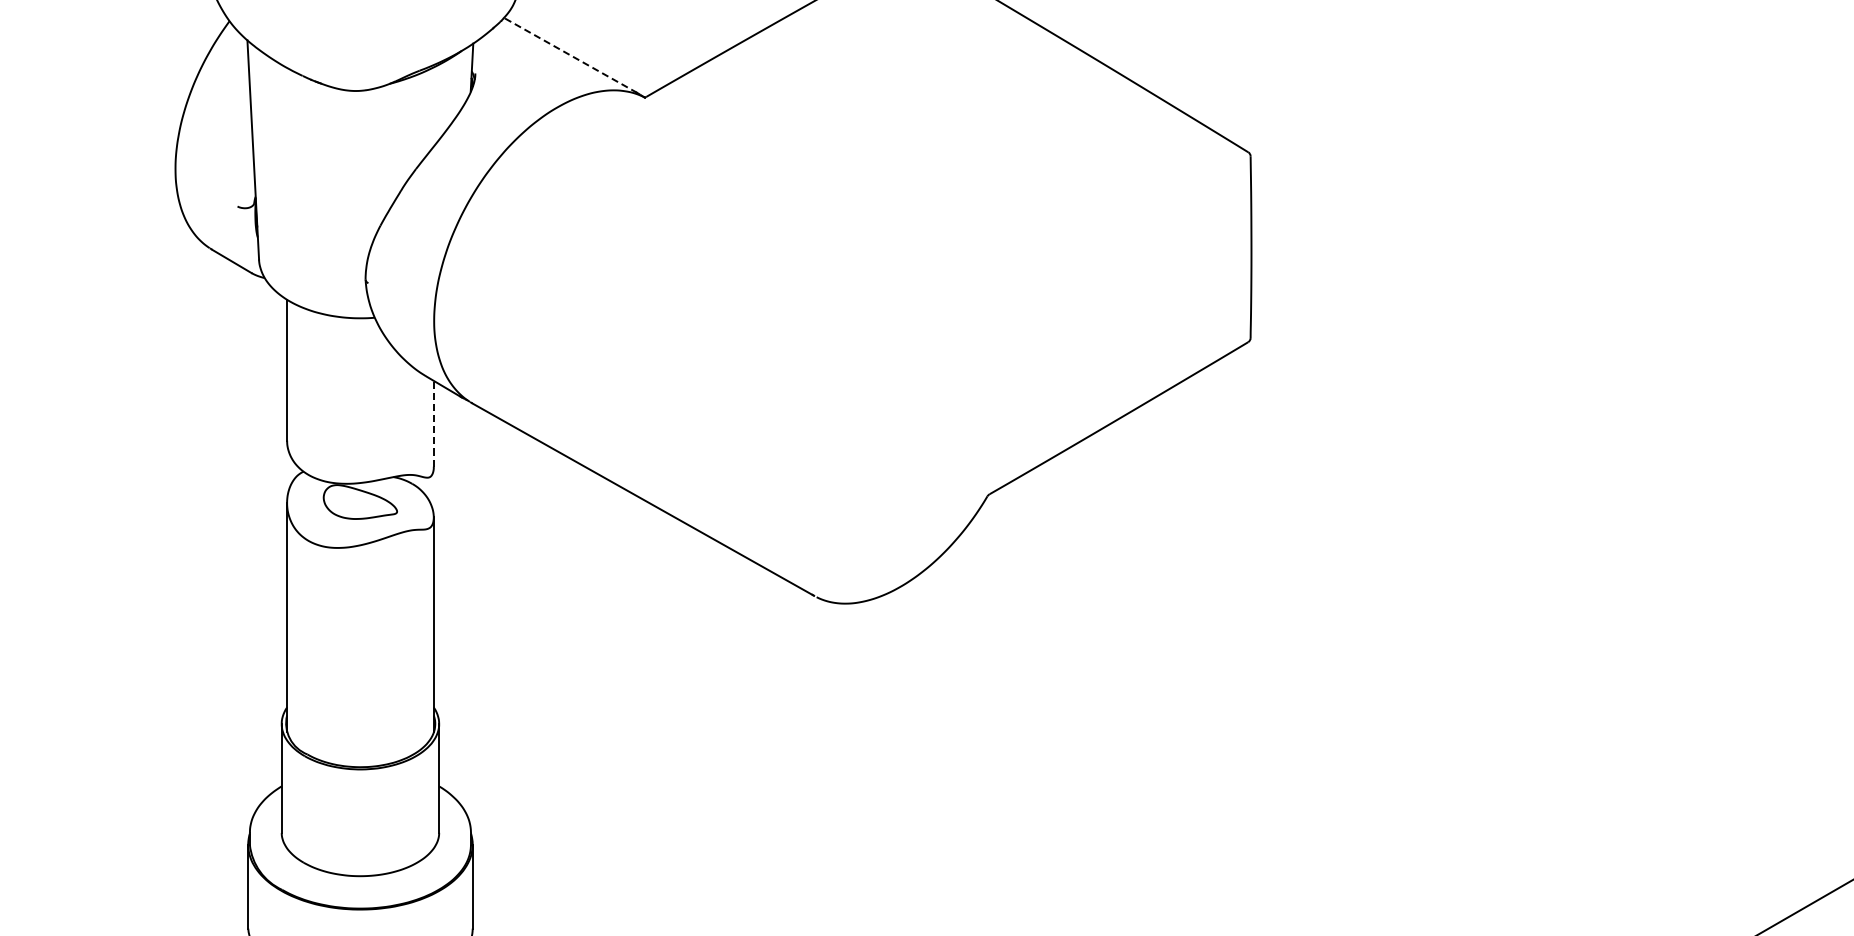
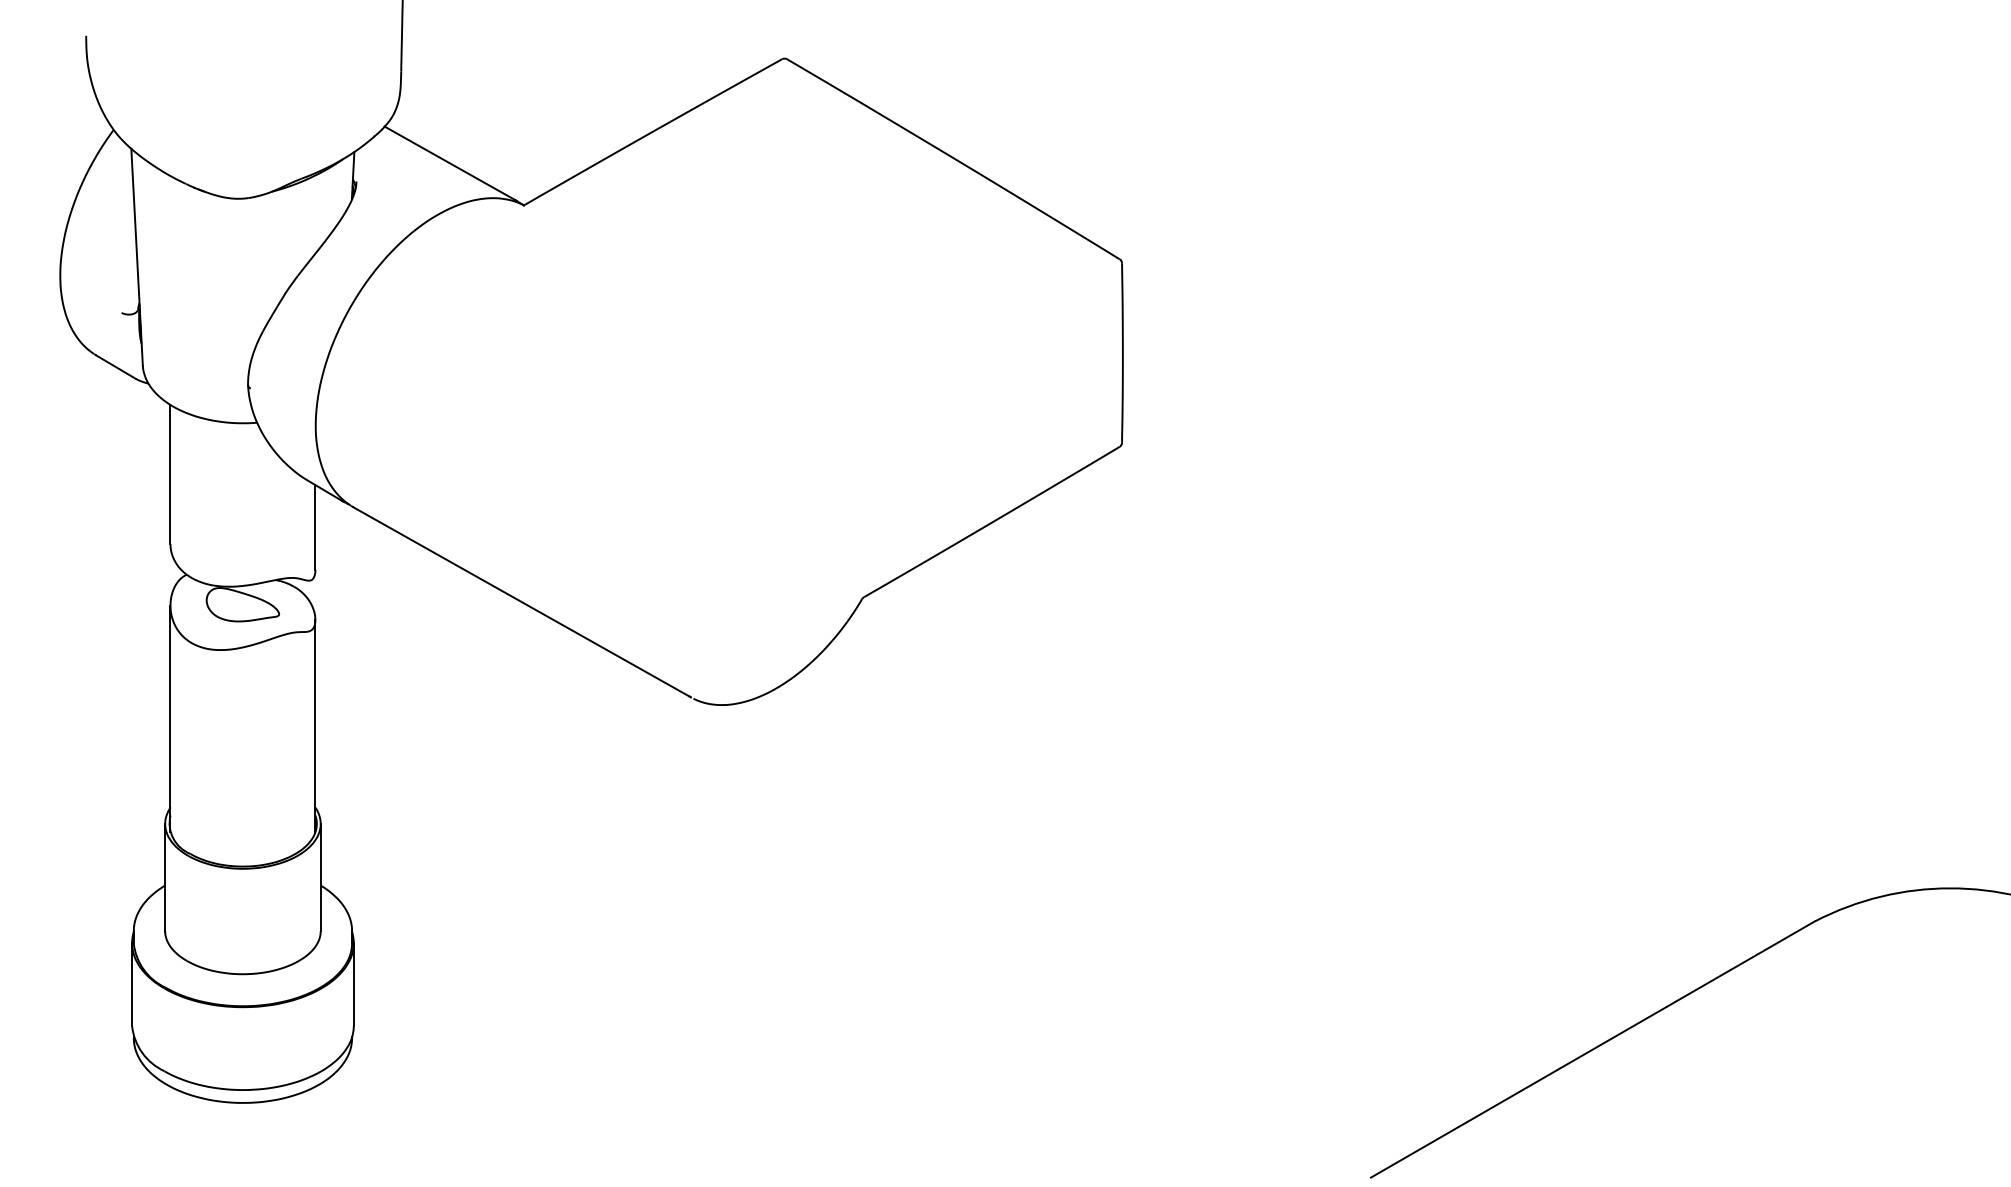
line: (570, 55) -> (450, 163), dashed -> solid
line: (433, 422) -> (315, 526), dashed -> solid

